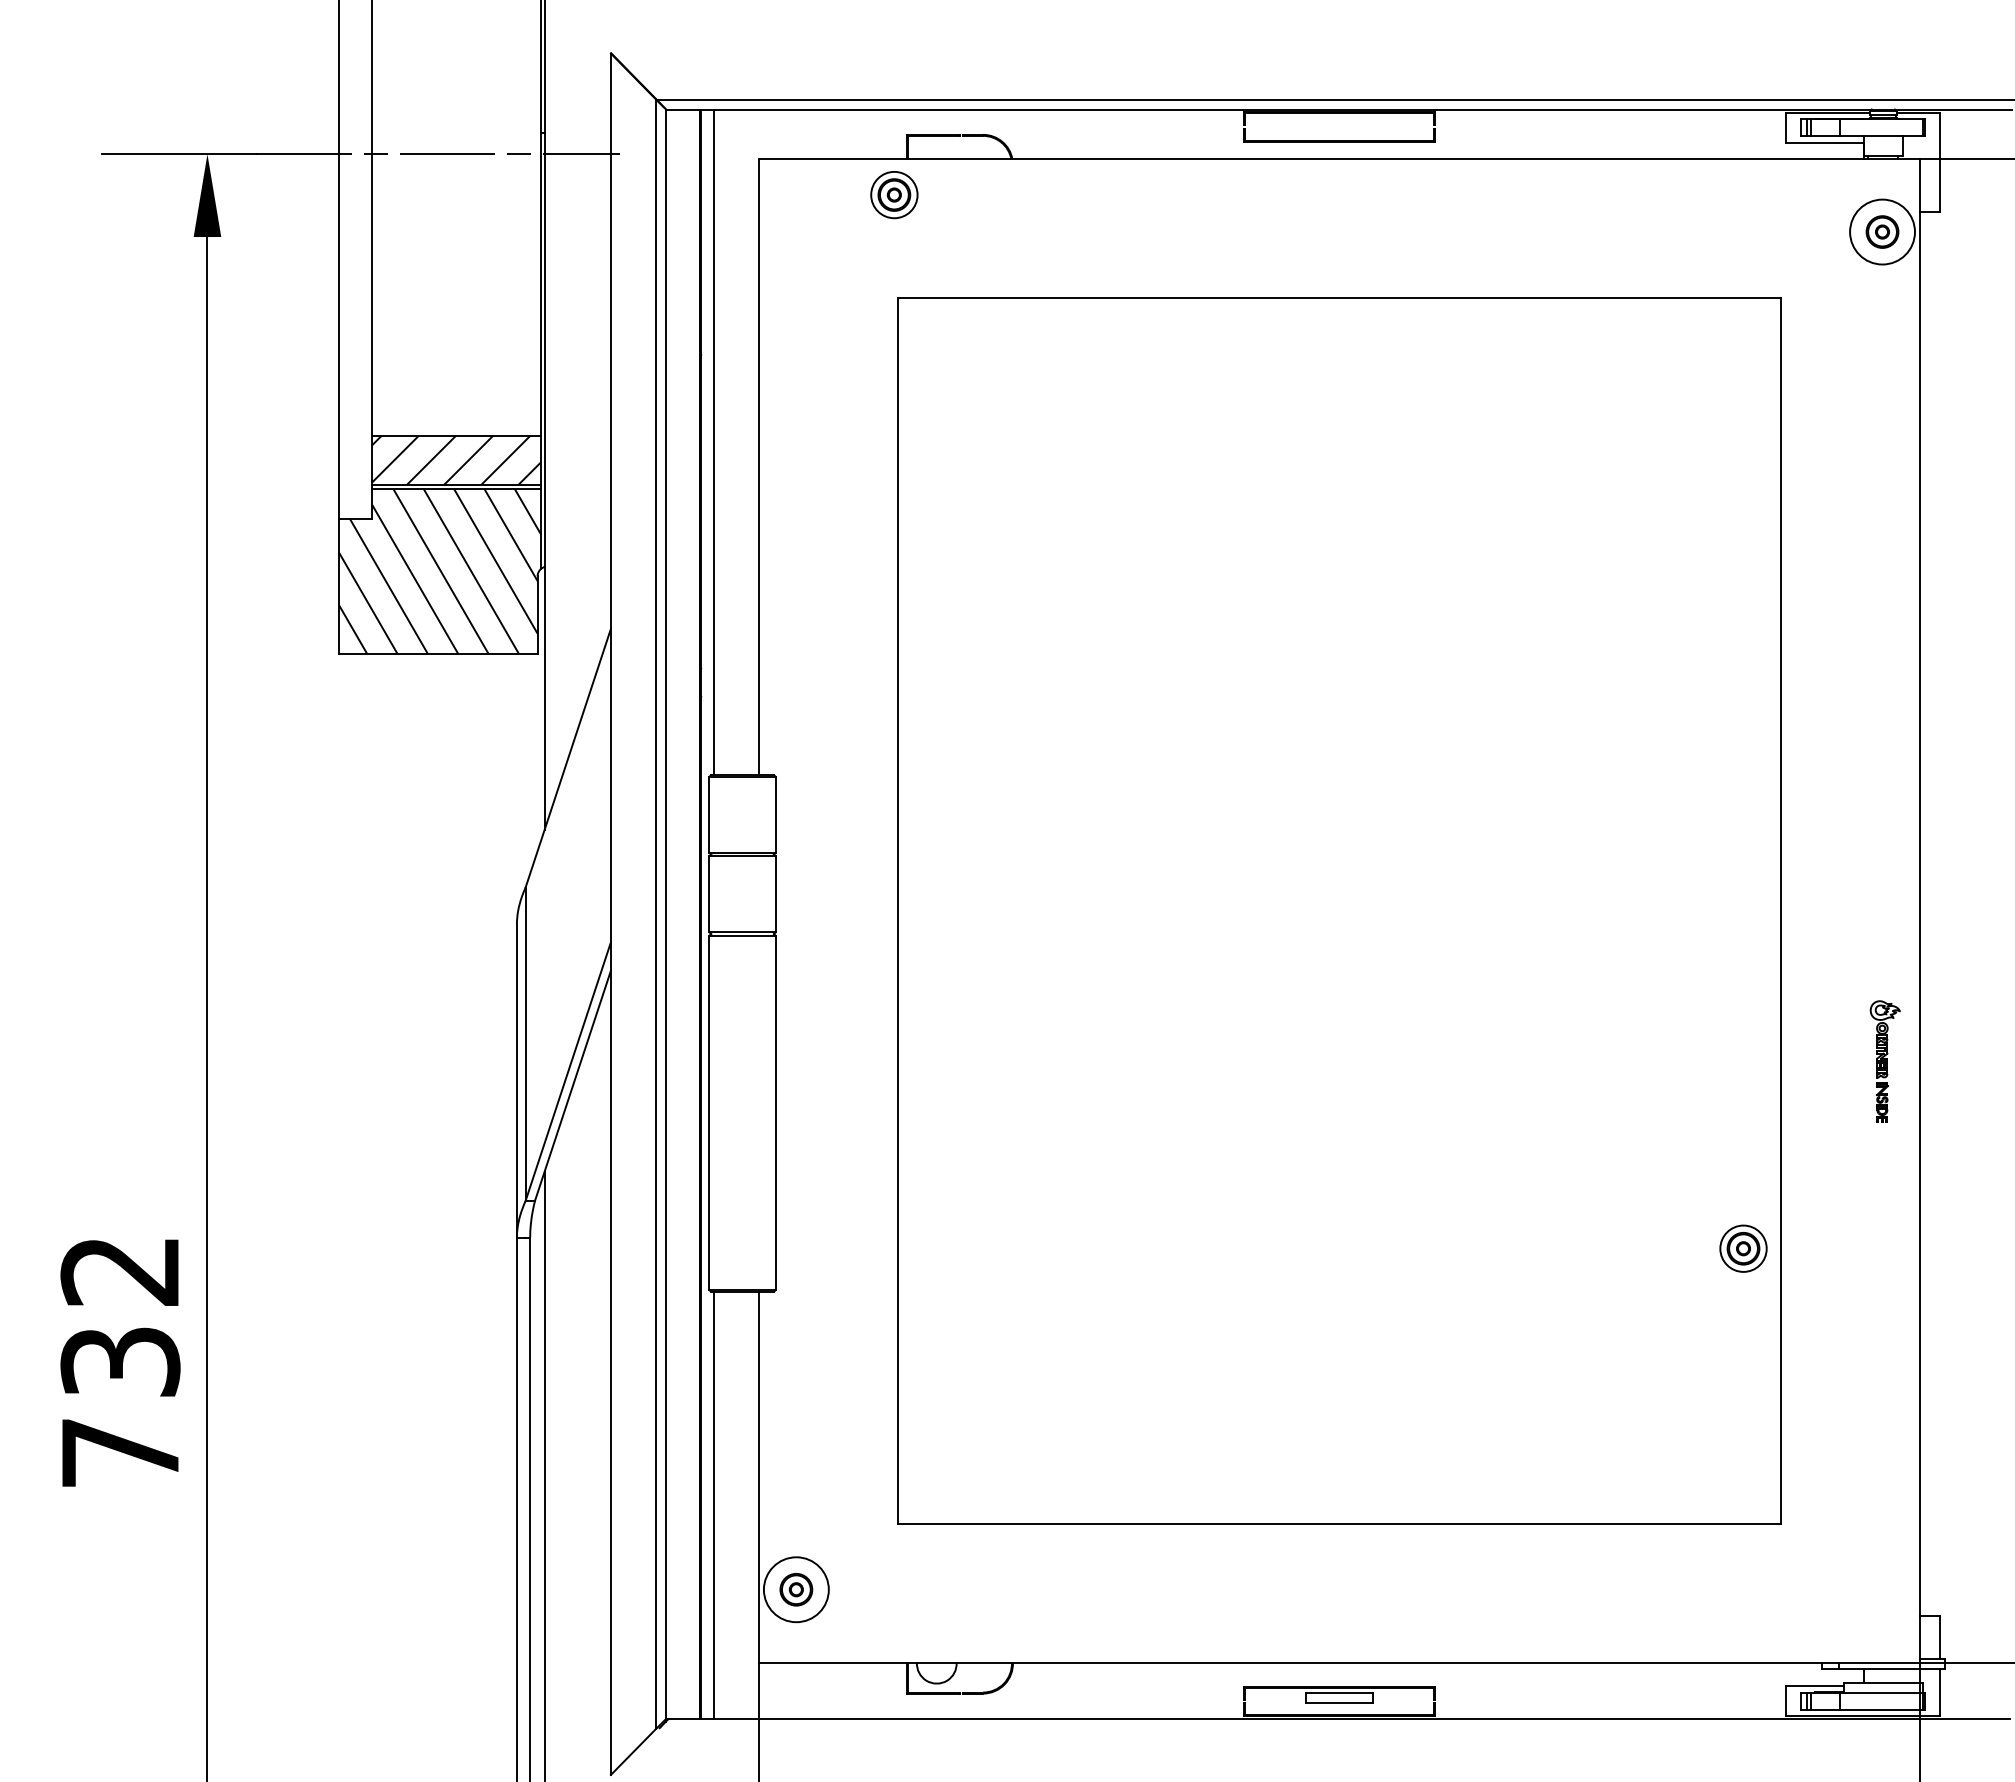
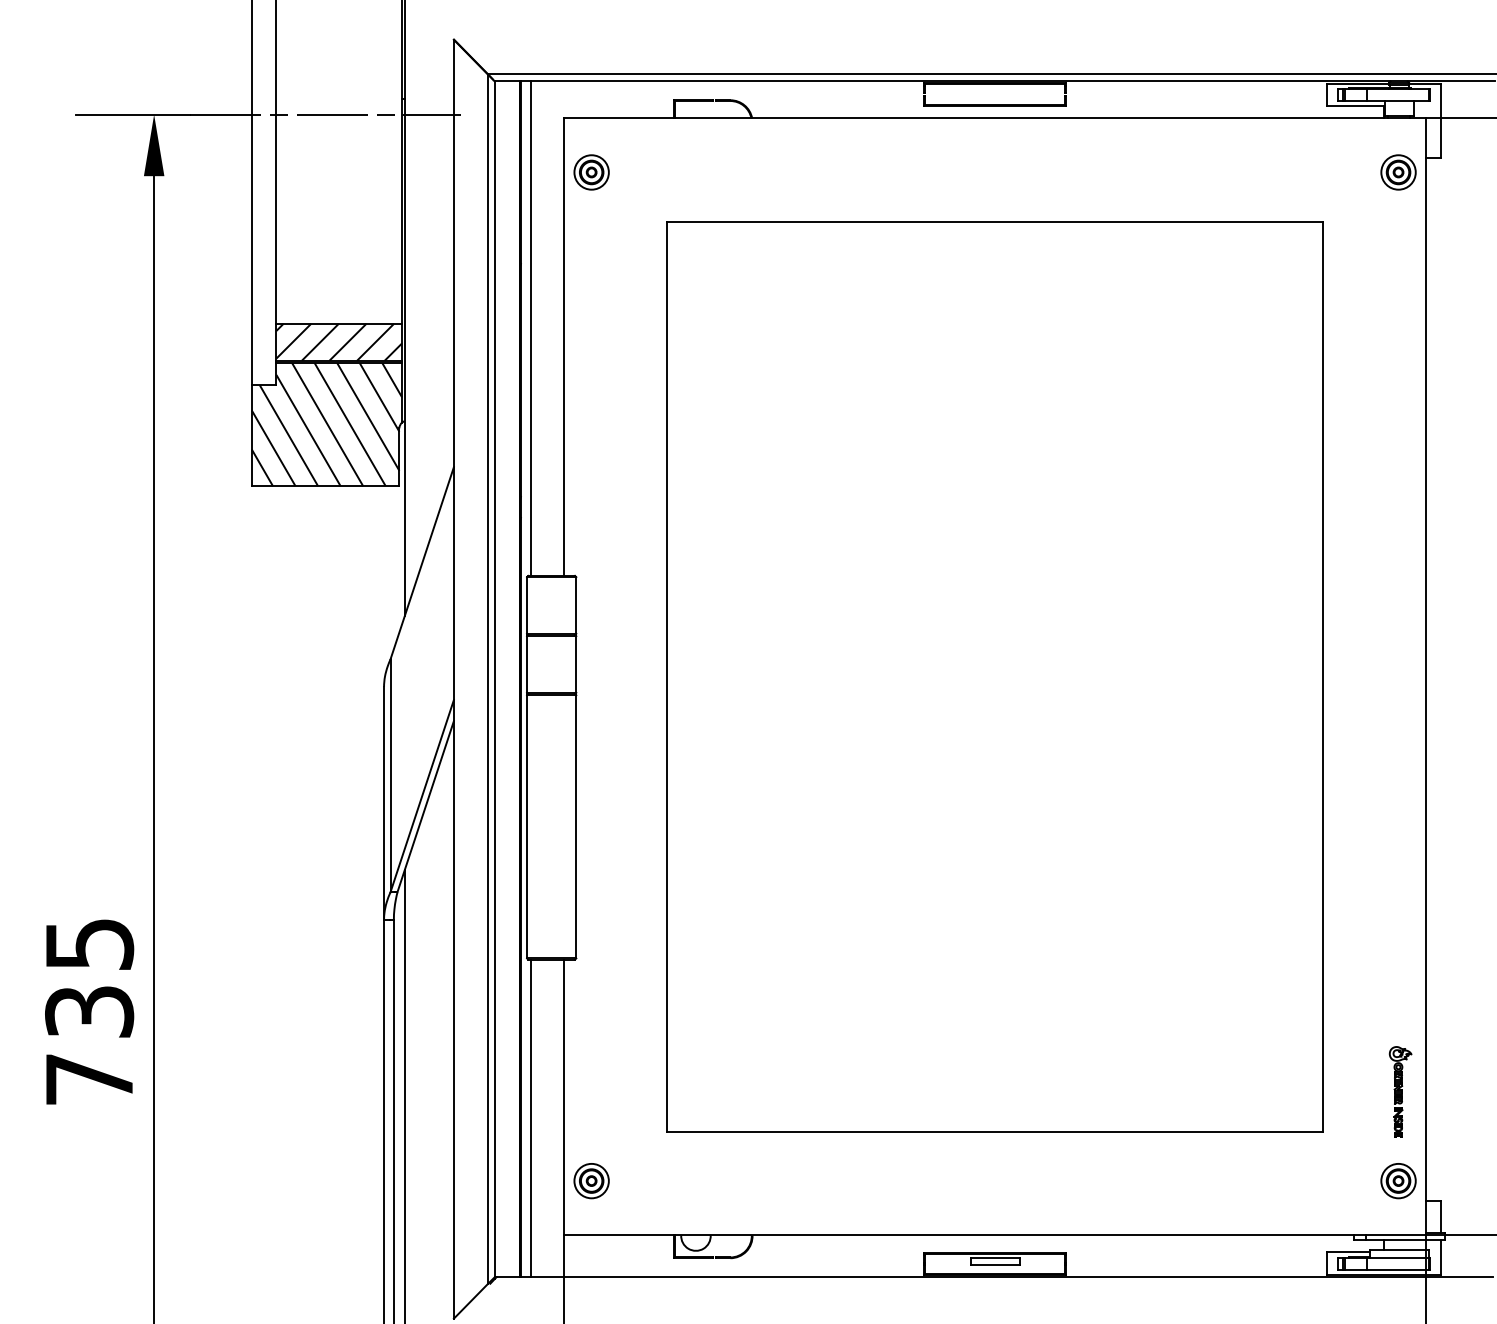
part: (894, 195) -> (591, 172), moved
circle: (1882, 231) -> (1398, 172), size x0.71
part: (1884, 1061) -> (1400, 1091), moved
part: (1743, 1248) -> (1398, 1180), moved
text: (120, 1271) -> (89, 944), 732 -> 735
circle: (796, 1589) -> (591, 1180), size x0.71

